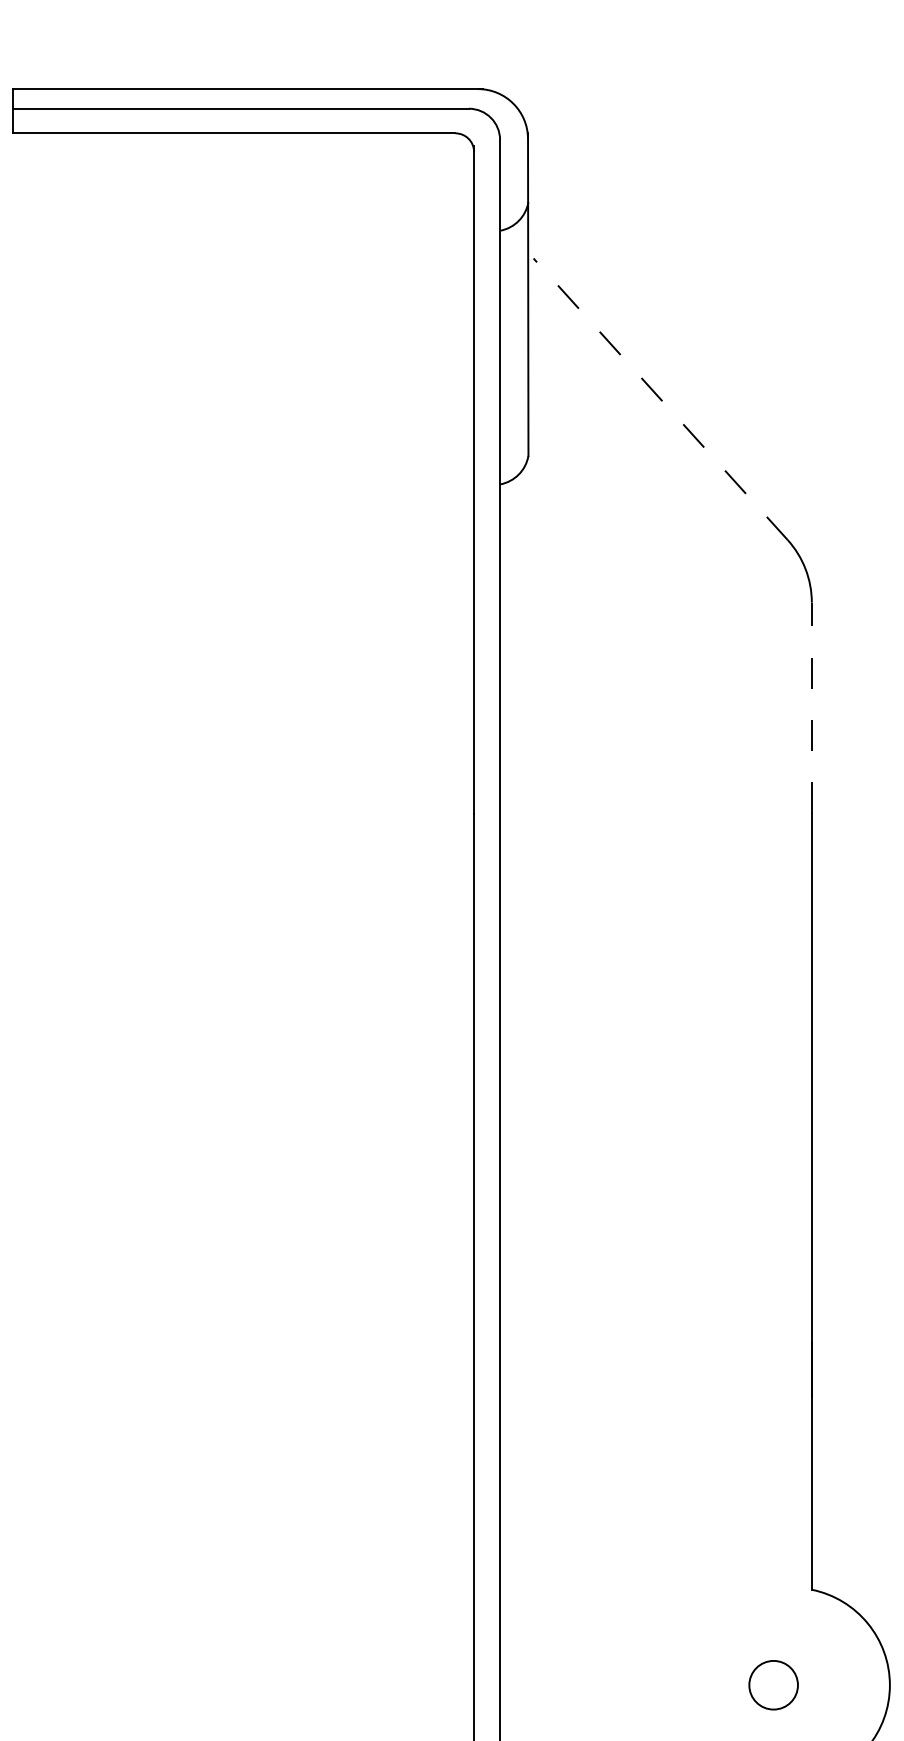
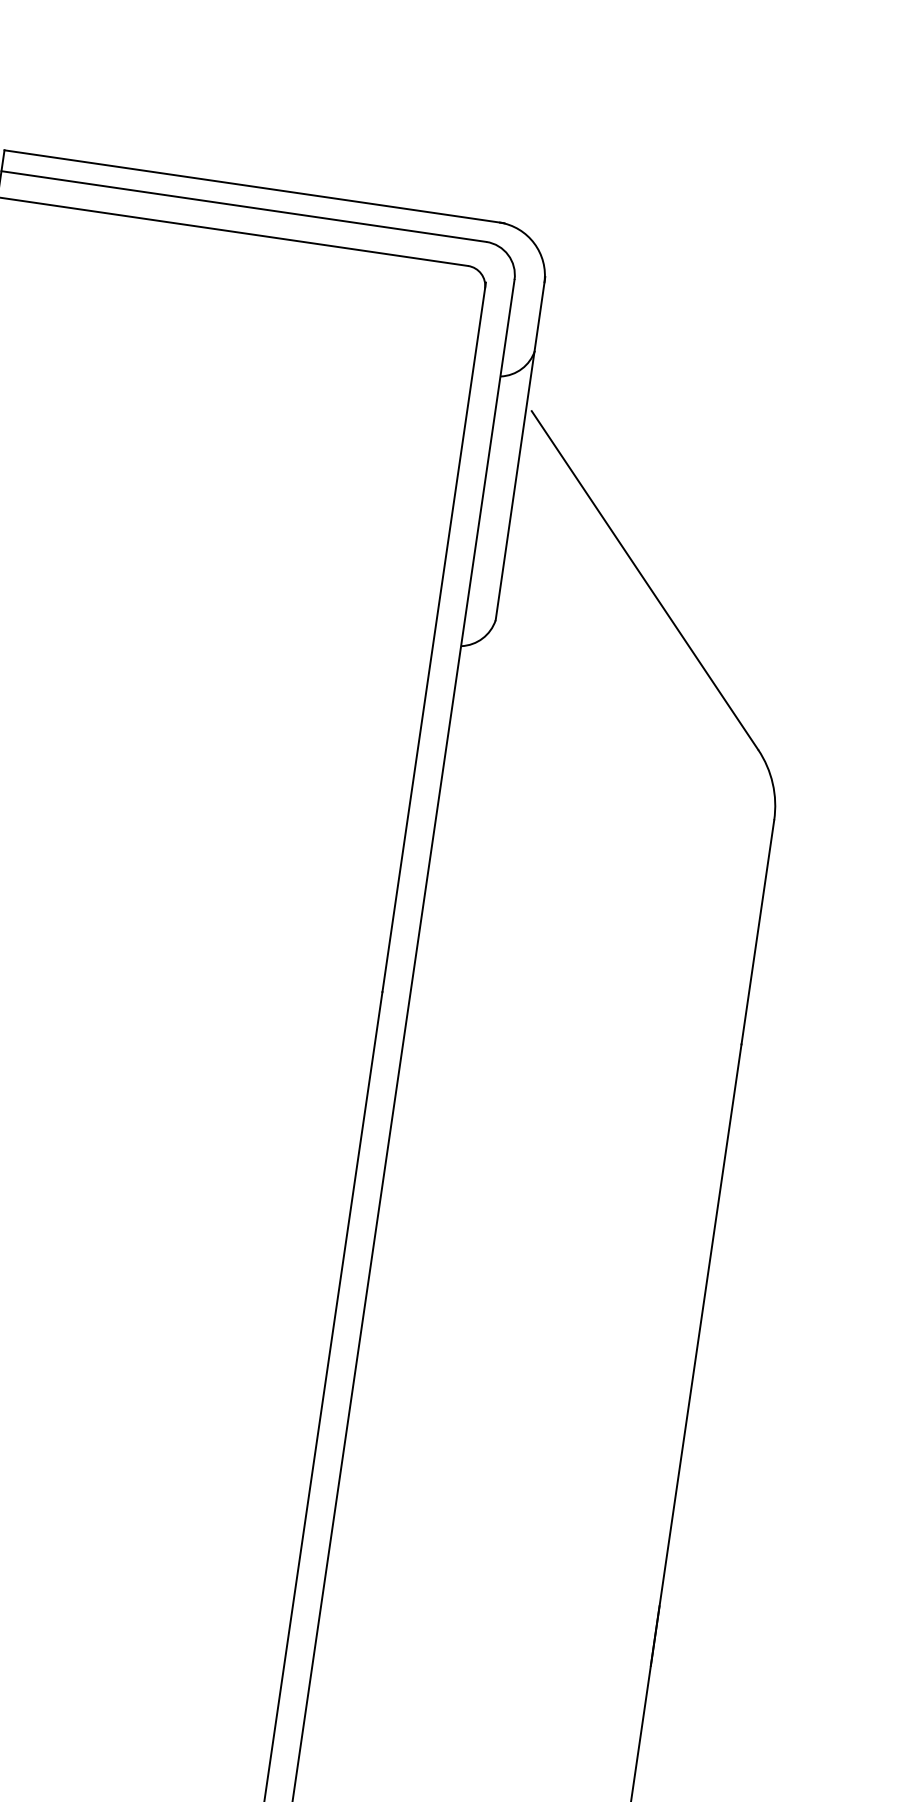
line: (660, 399) -> (644, 580), dashed -> solid
line: (811, 707) -> (757, 931), dashed -> solid

